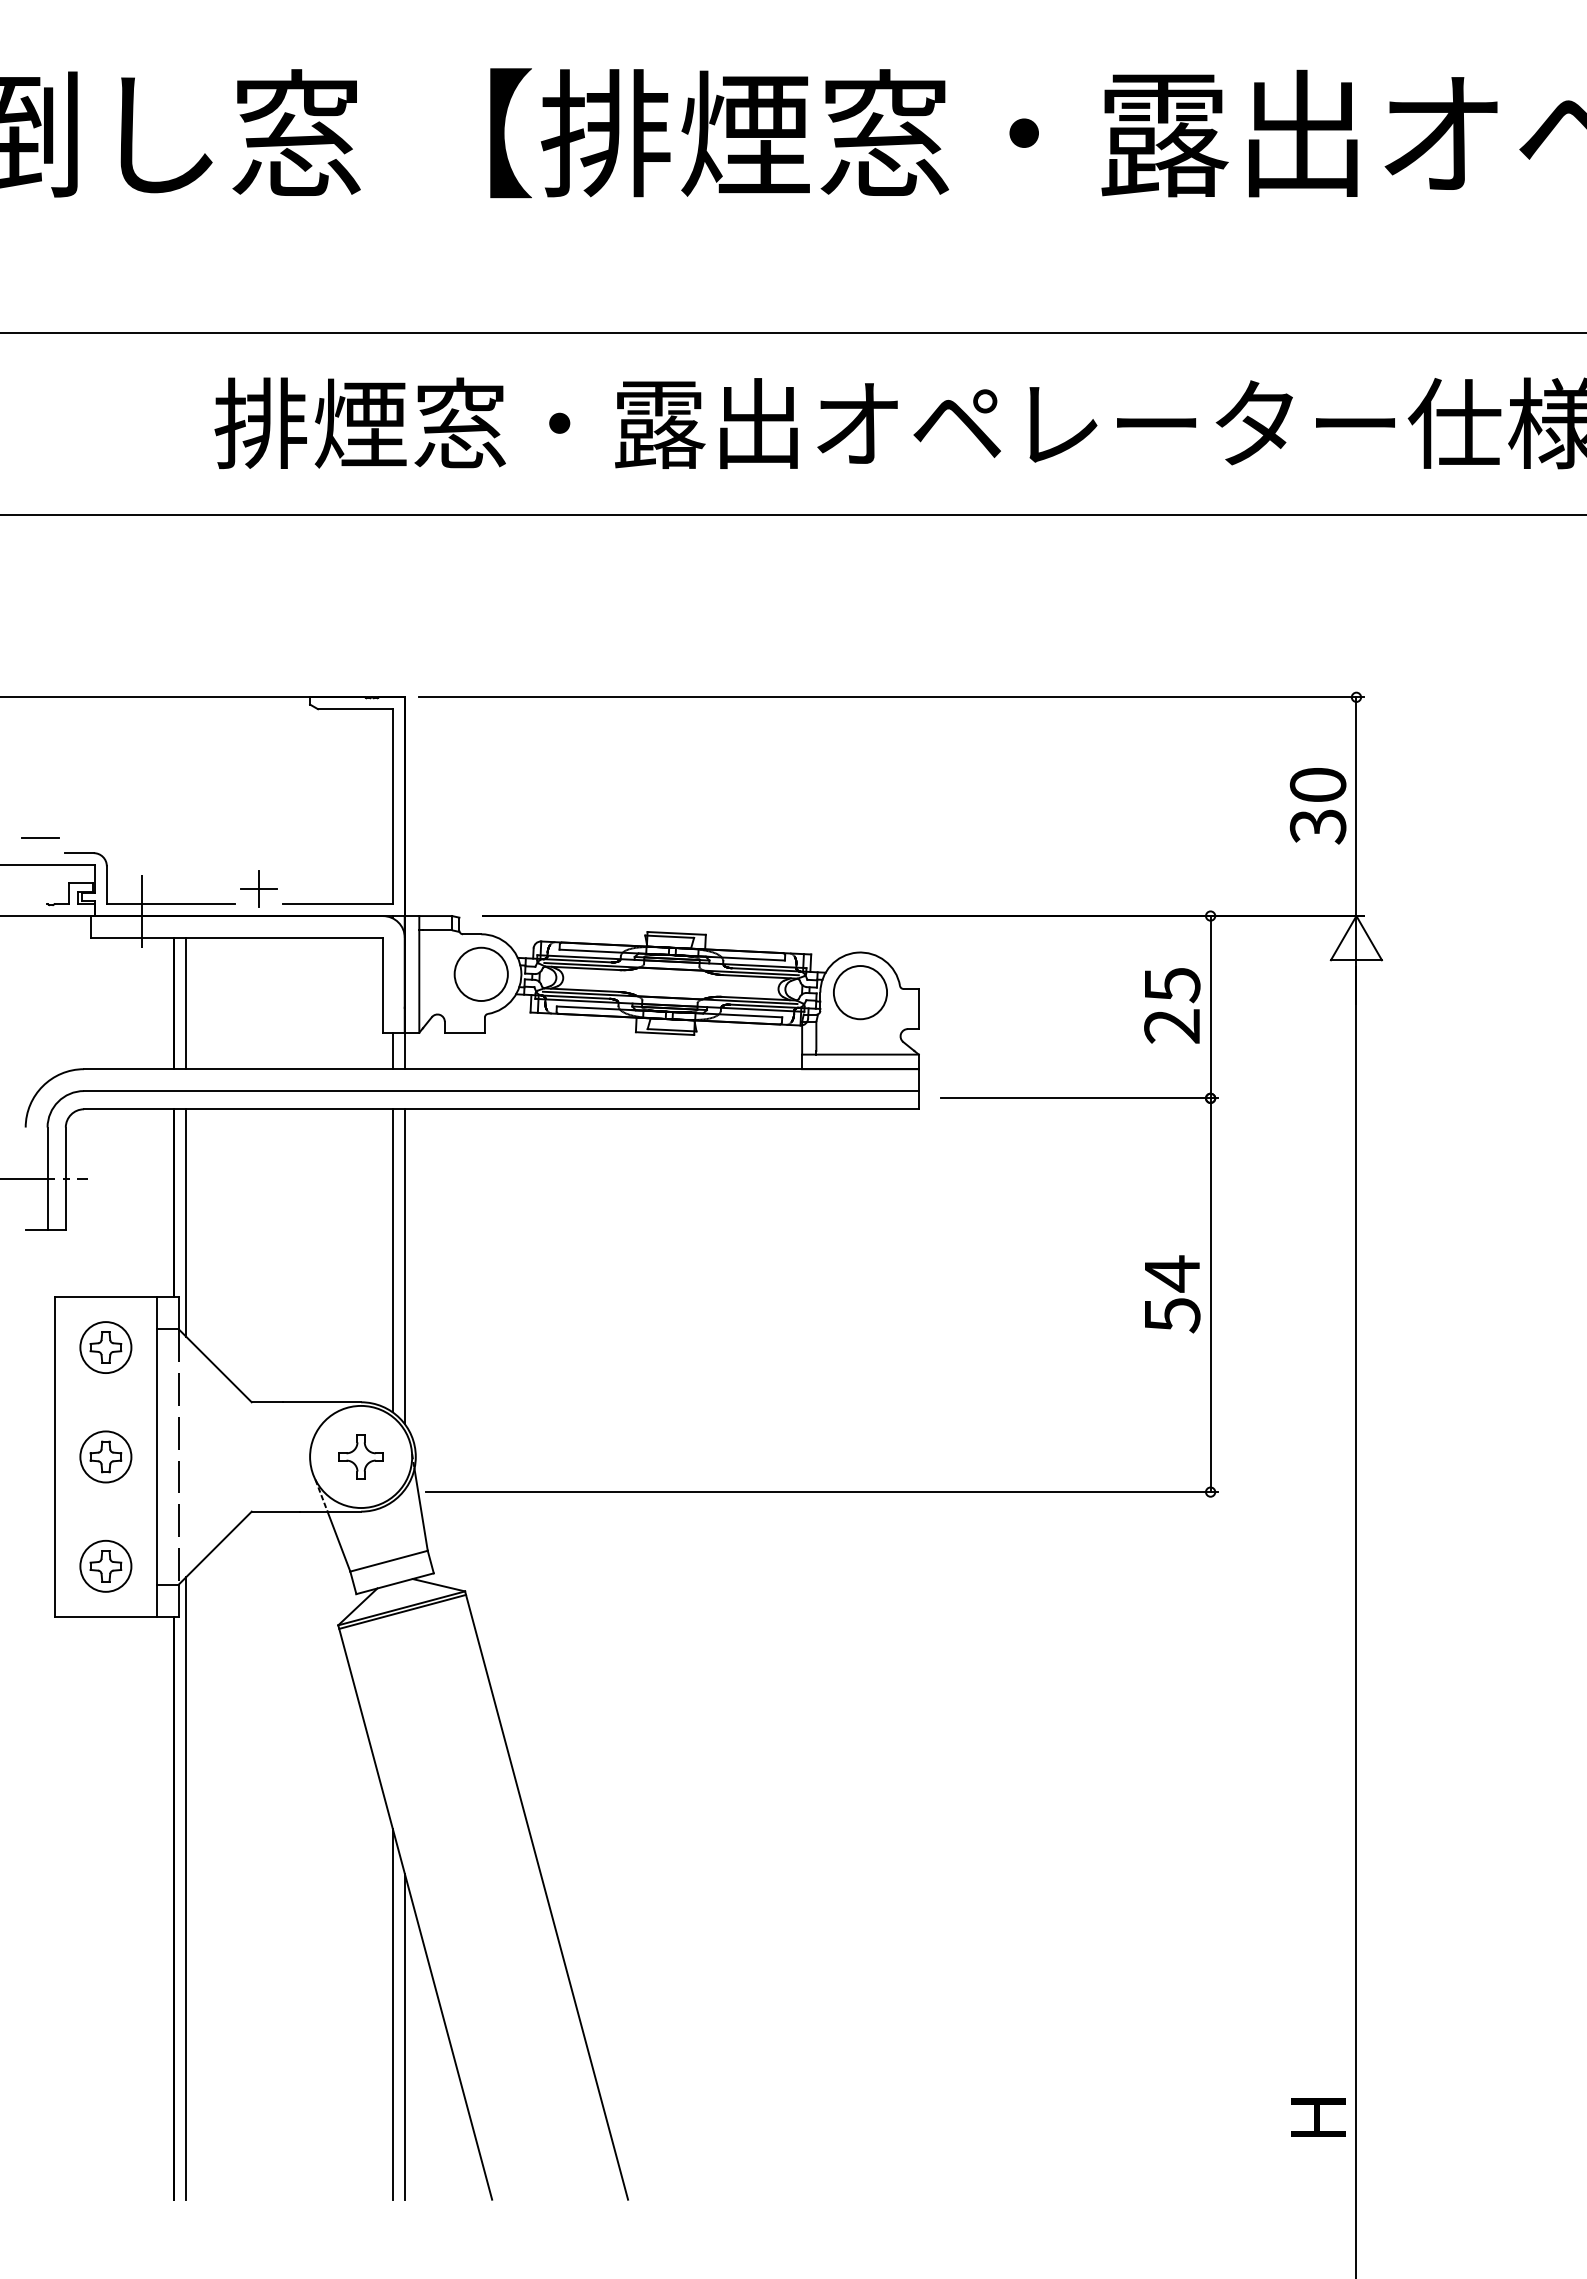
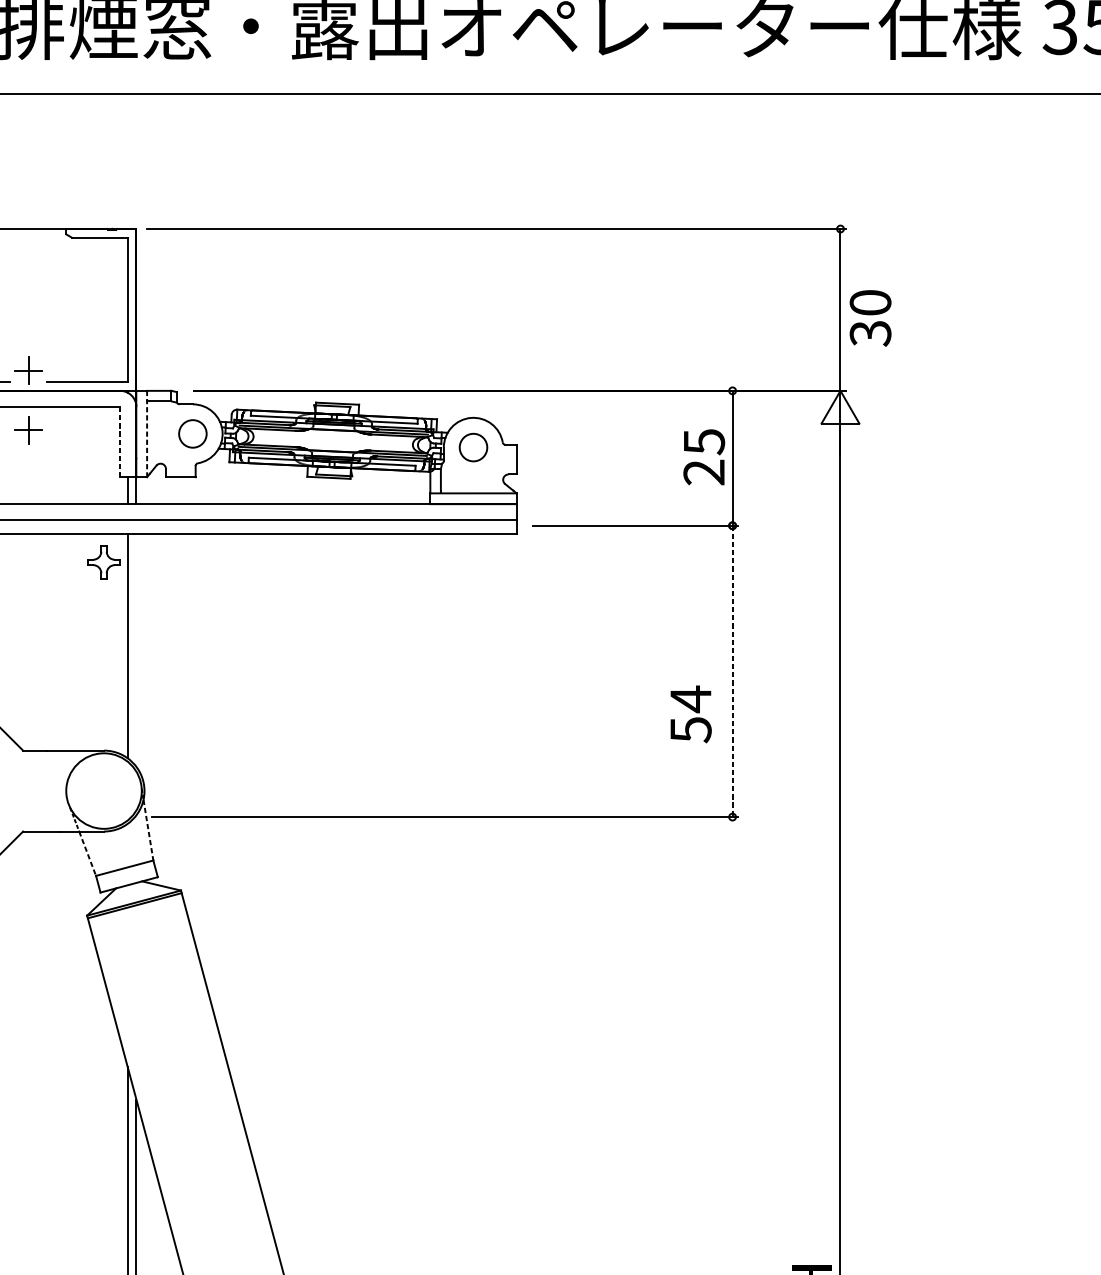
text: (1317, 806) -> (870, 318), moved
part: (258, 968) -> (28, 429), added
circle: (480, 973) -> (192, 433), size x0.7
line: (419, 974) -> (147, 434), solid -> dashed
line: (383, 985) -> (120, 442), solid -> dashed
circle: (860, 992) -> (473, 447), size x0.7
line: (404, 1266) -> (136, 650), removed
text: (1172, 1294) -> (691, 714), moved
line: (1210, 1295) -> (732, 671), solid -> dashed
part: (360, 1456) -> (103, 562), moved
line: (421, 1509) -> (148, 829), solid -> dashed
line: (339, 1542) -> (88, 854), solid -> dashed

